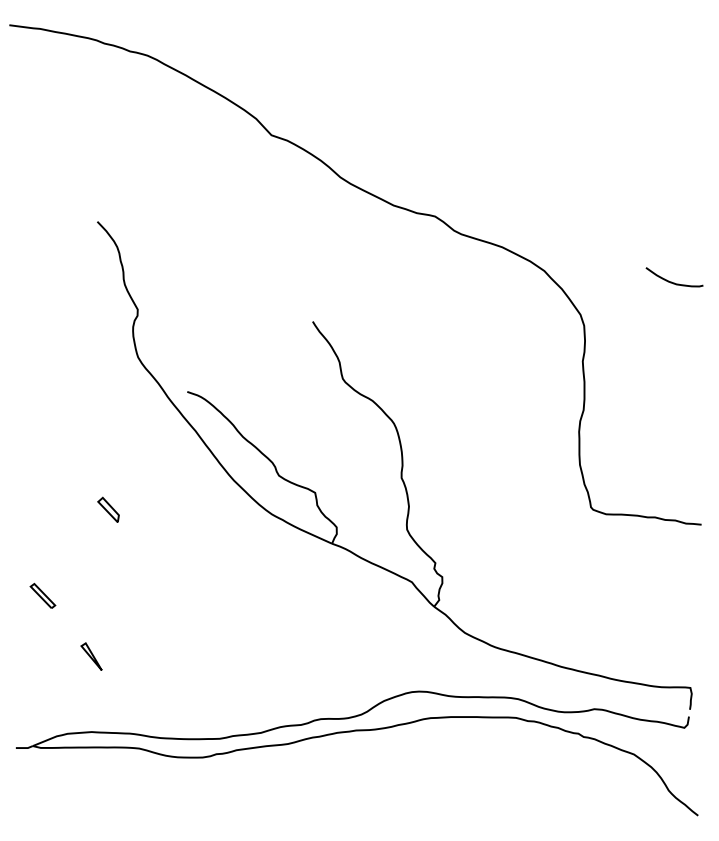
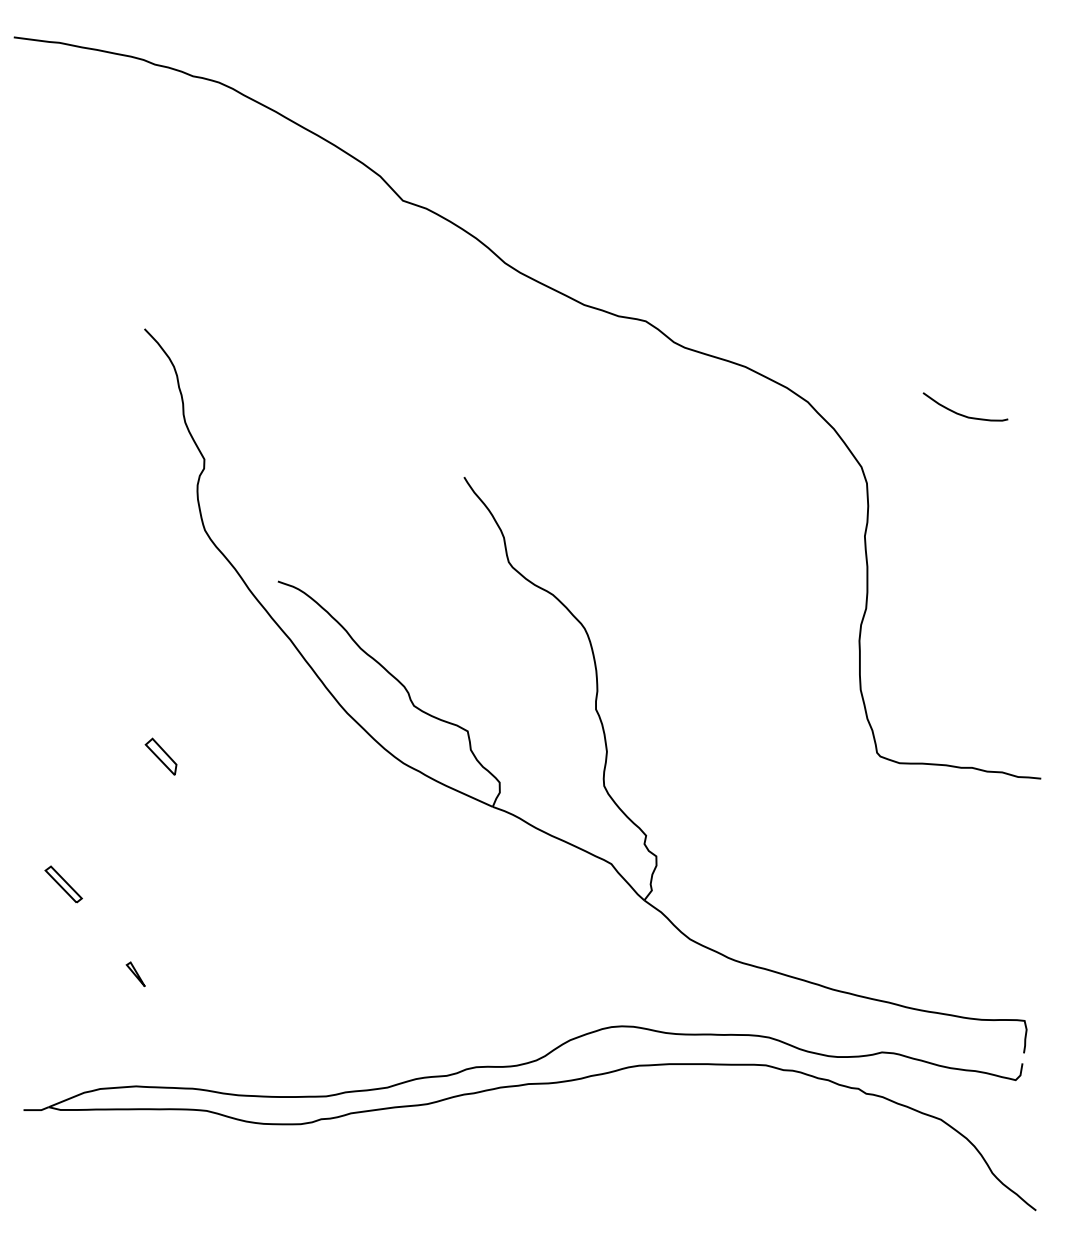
curve: (671, 281) -> (960, 413), moved
part: (91, 656) -> (135, 974), size x0.6

